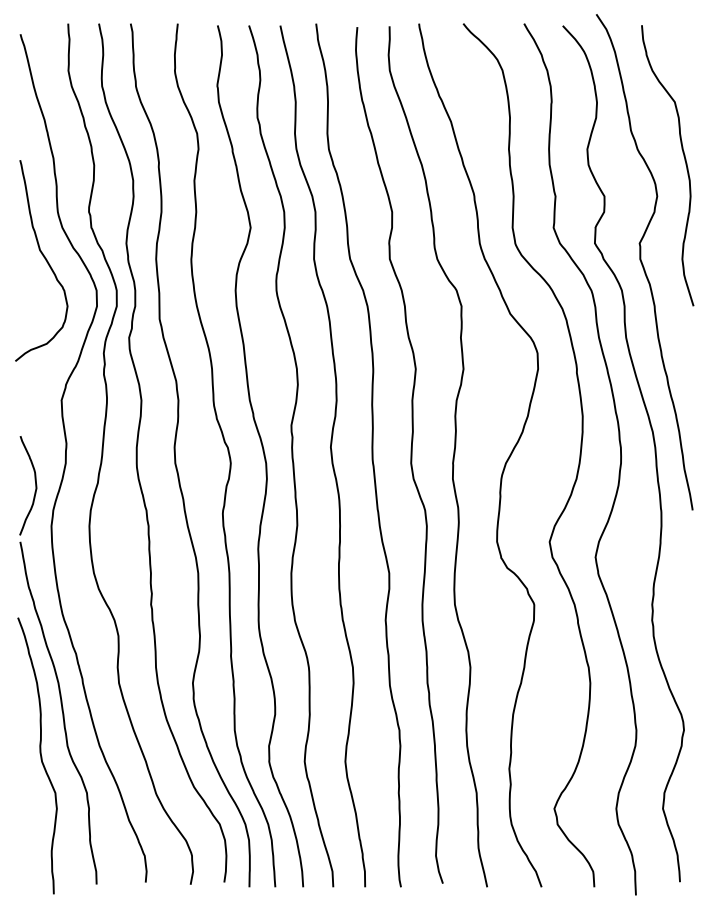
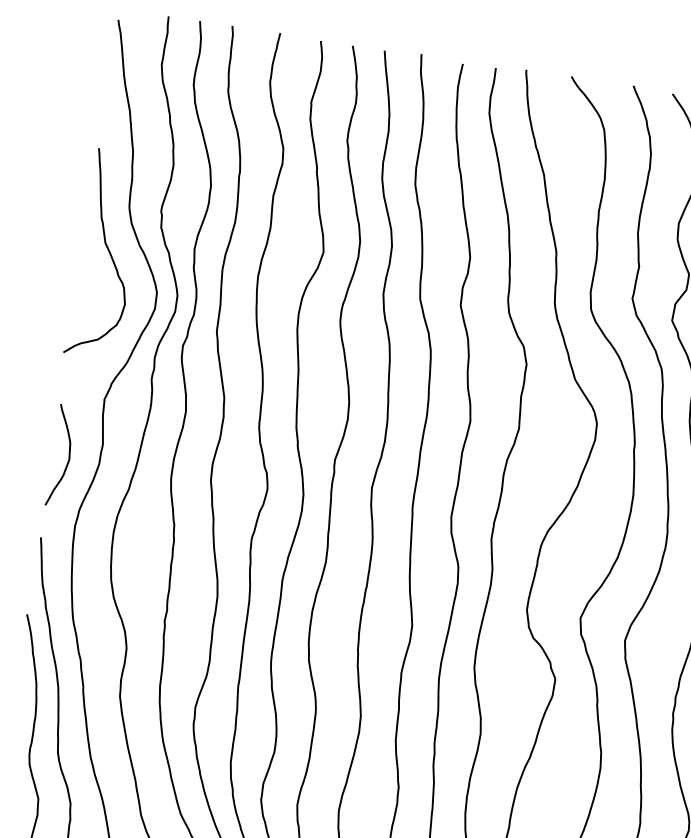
curve: (35, 485) -> (68, 456), moved

